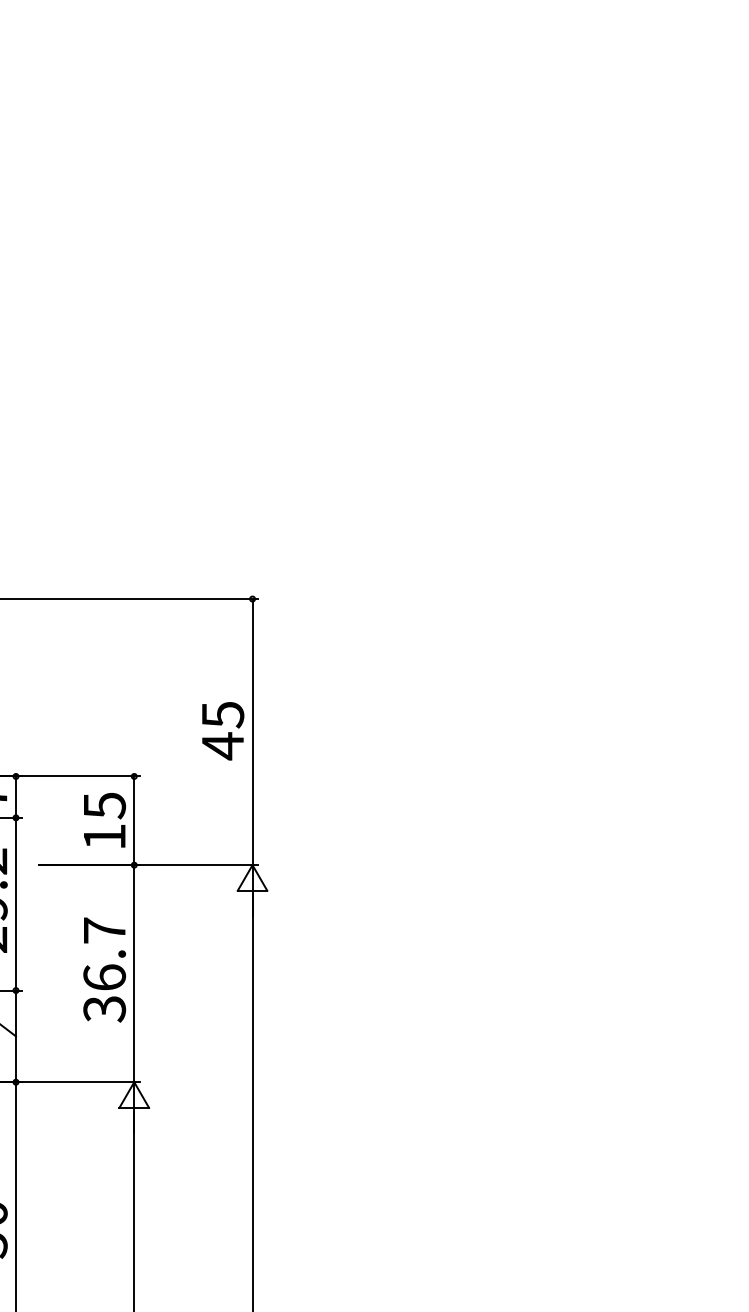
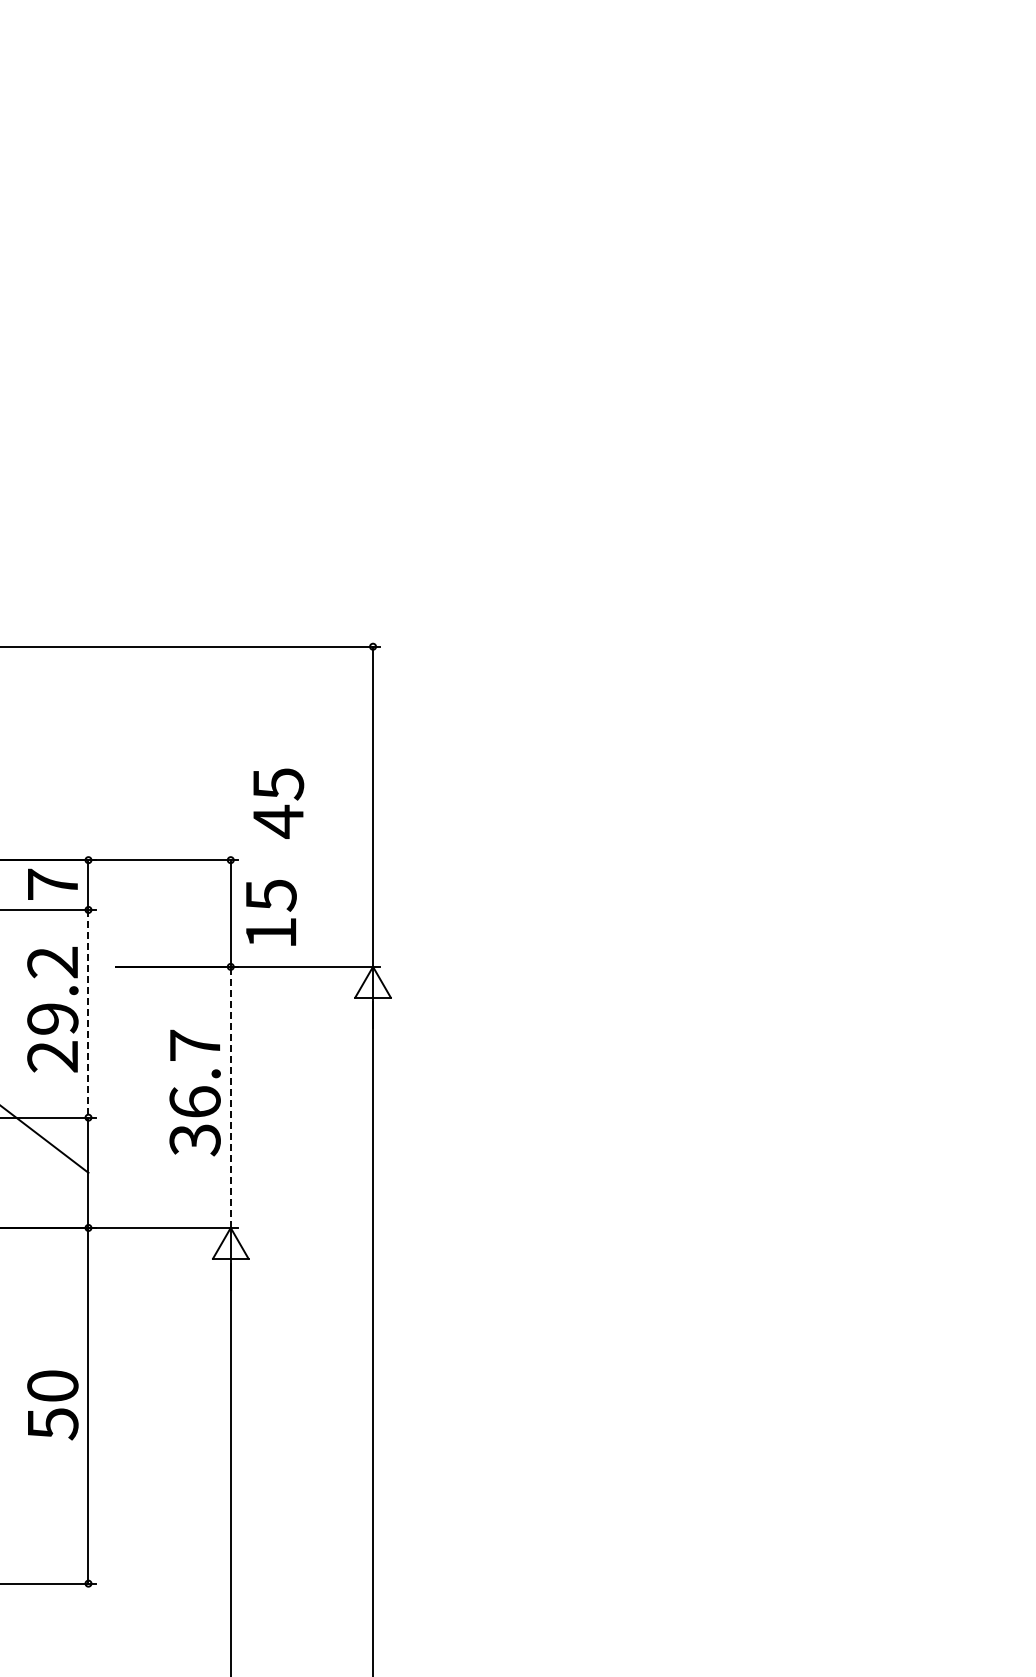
text: (222, 731) -> (278, 803), moved
text: (104, 819) -> (271, 912), moved
line: (16, 903) -> (88, 1013), solid -> dashed
line: (134, 973) -> (230, 1097), solid -> dashed

